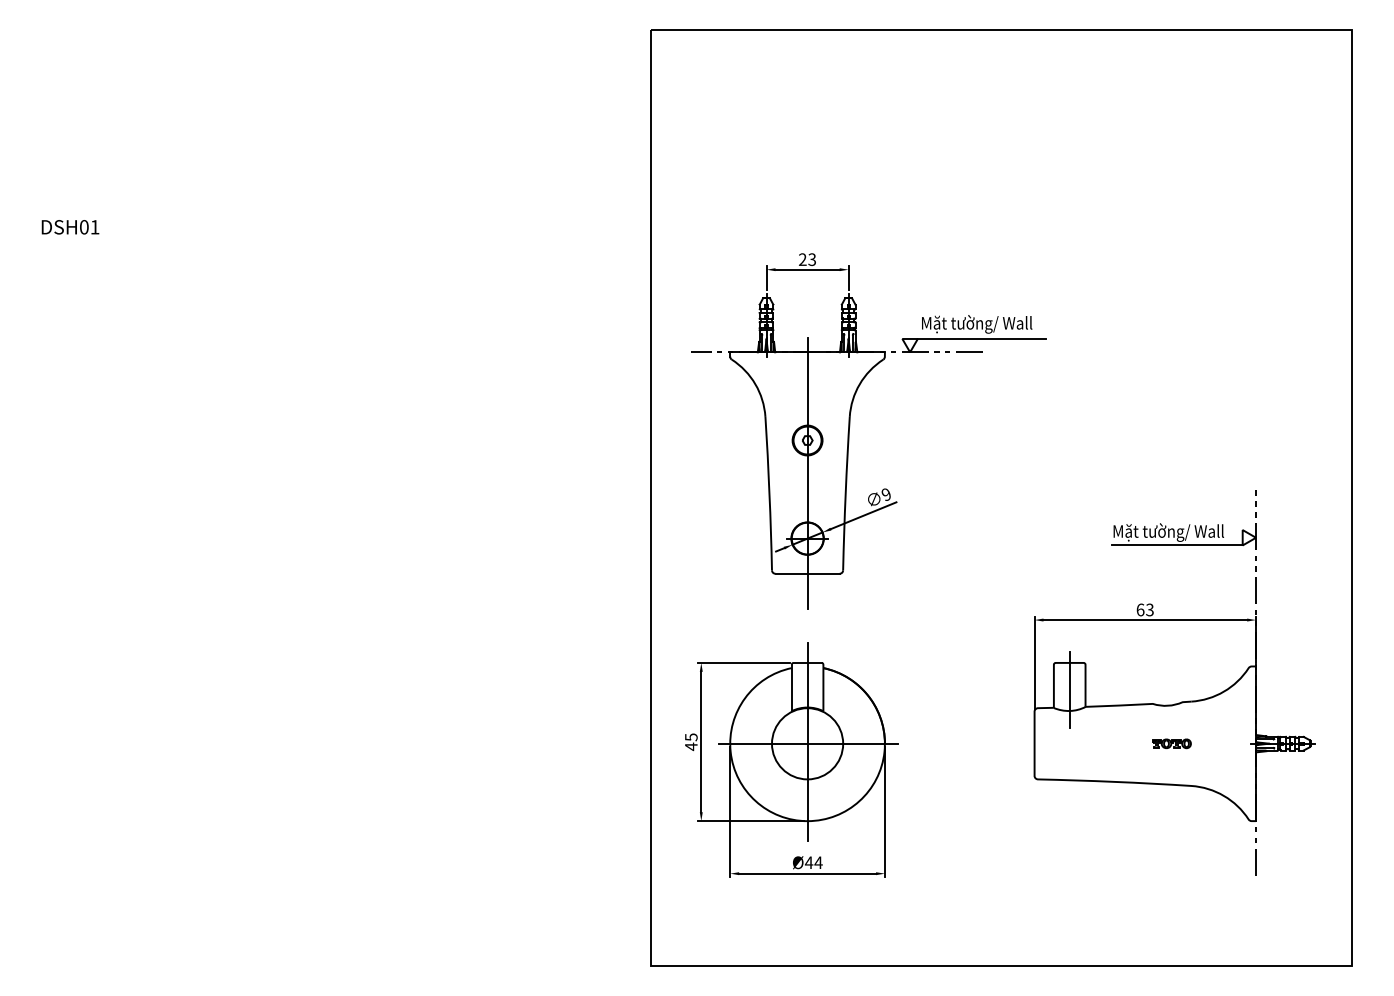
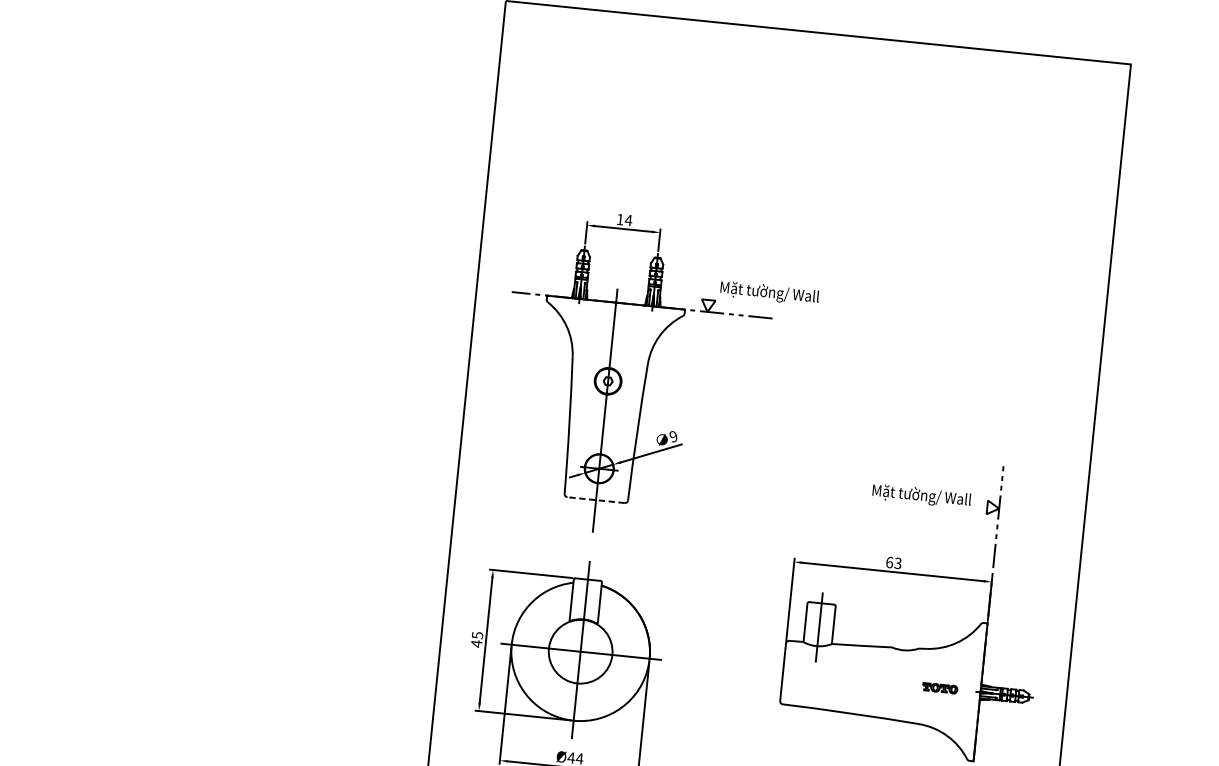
text: (807, 259) -> (624, 219), 23 -> 14
line: (981, 338) -> (772, 306), removed
line: (1177, 545) -> (928, 508), removed
line: (807, 573) -> (596, 499), solid -> dashed
part: (1171, 743) -> (939, 687), moved

